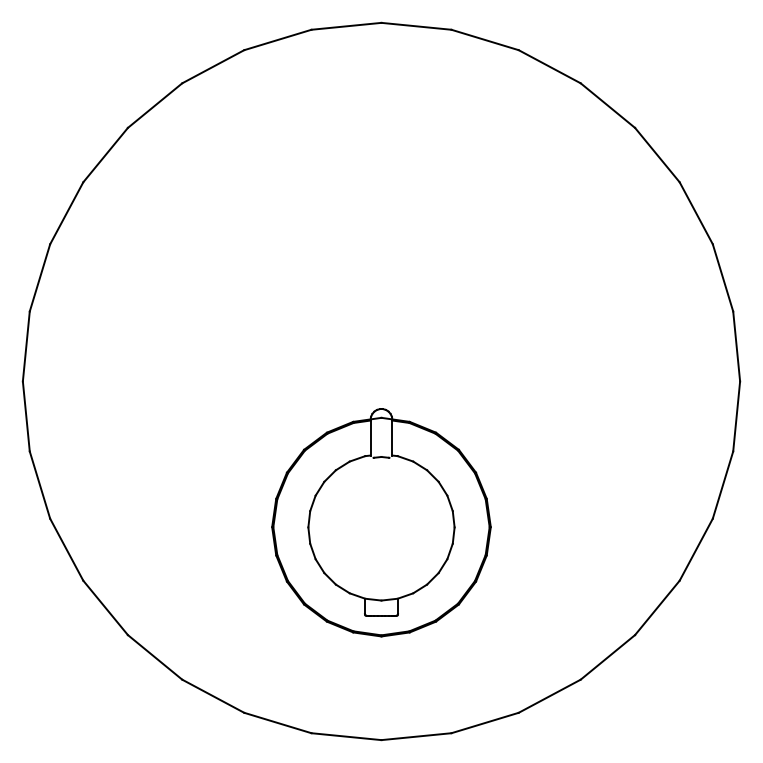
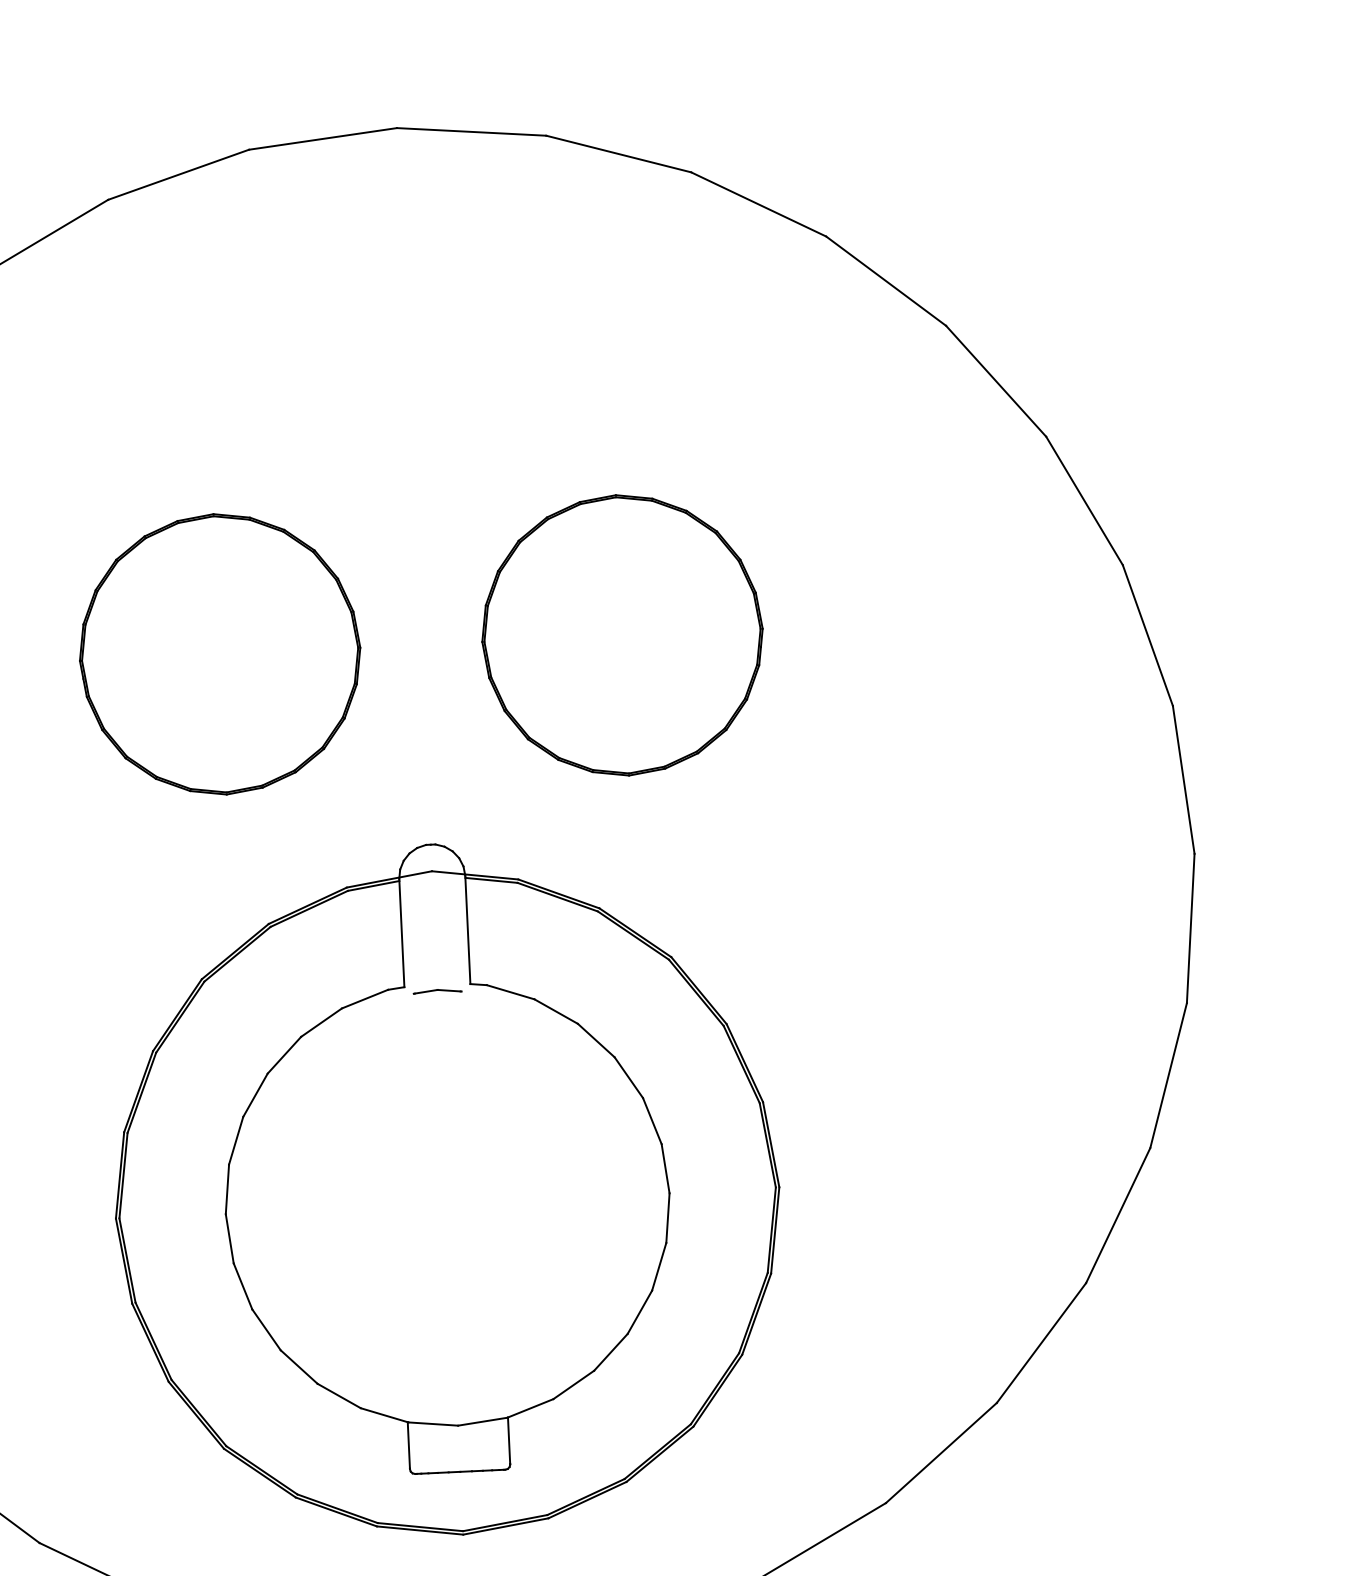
part: (286, 266) -> (219, 655), added
part: (476, 266) -> (623, 636), added
part: (381, 522) -> (447, 1189), size x1.43

